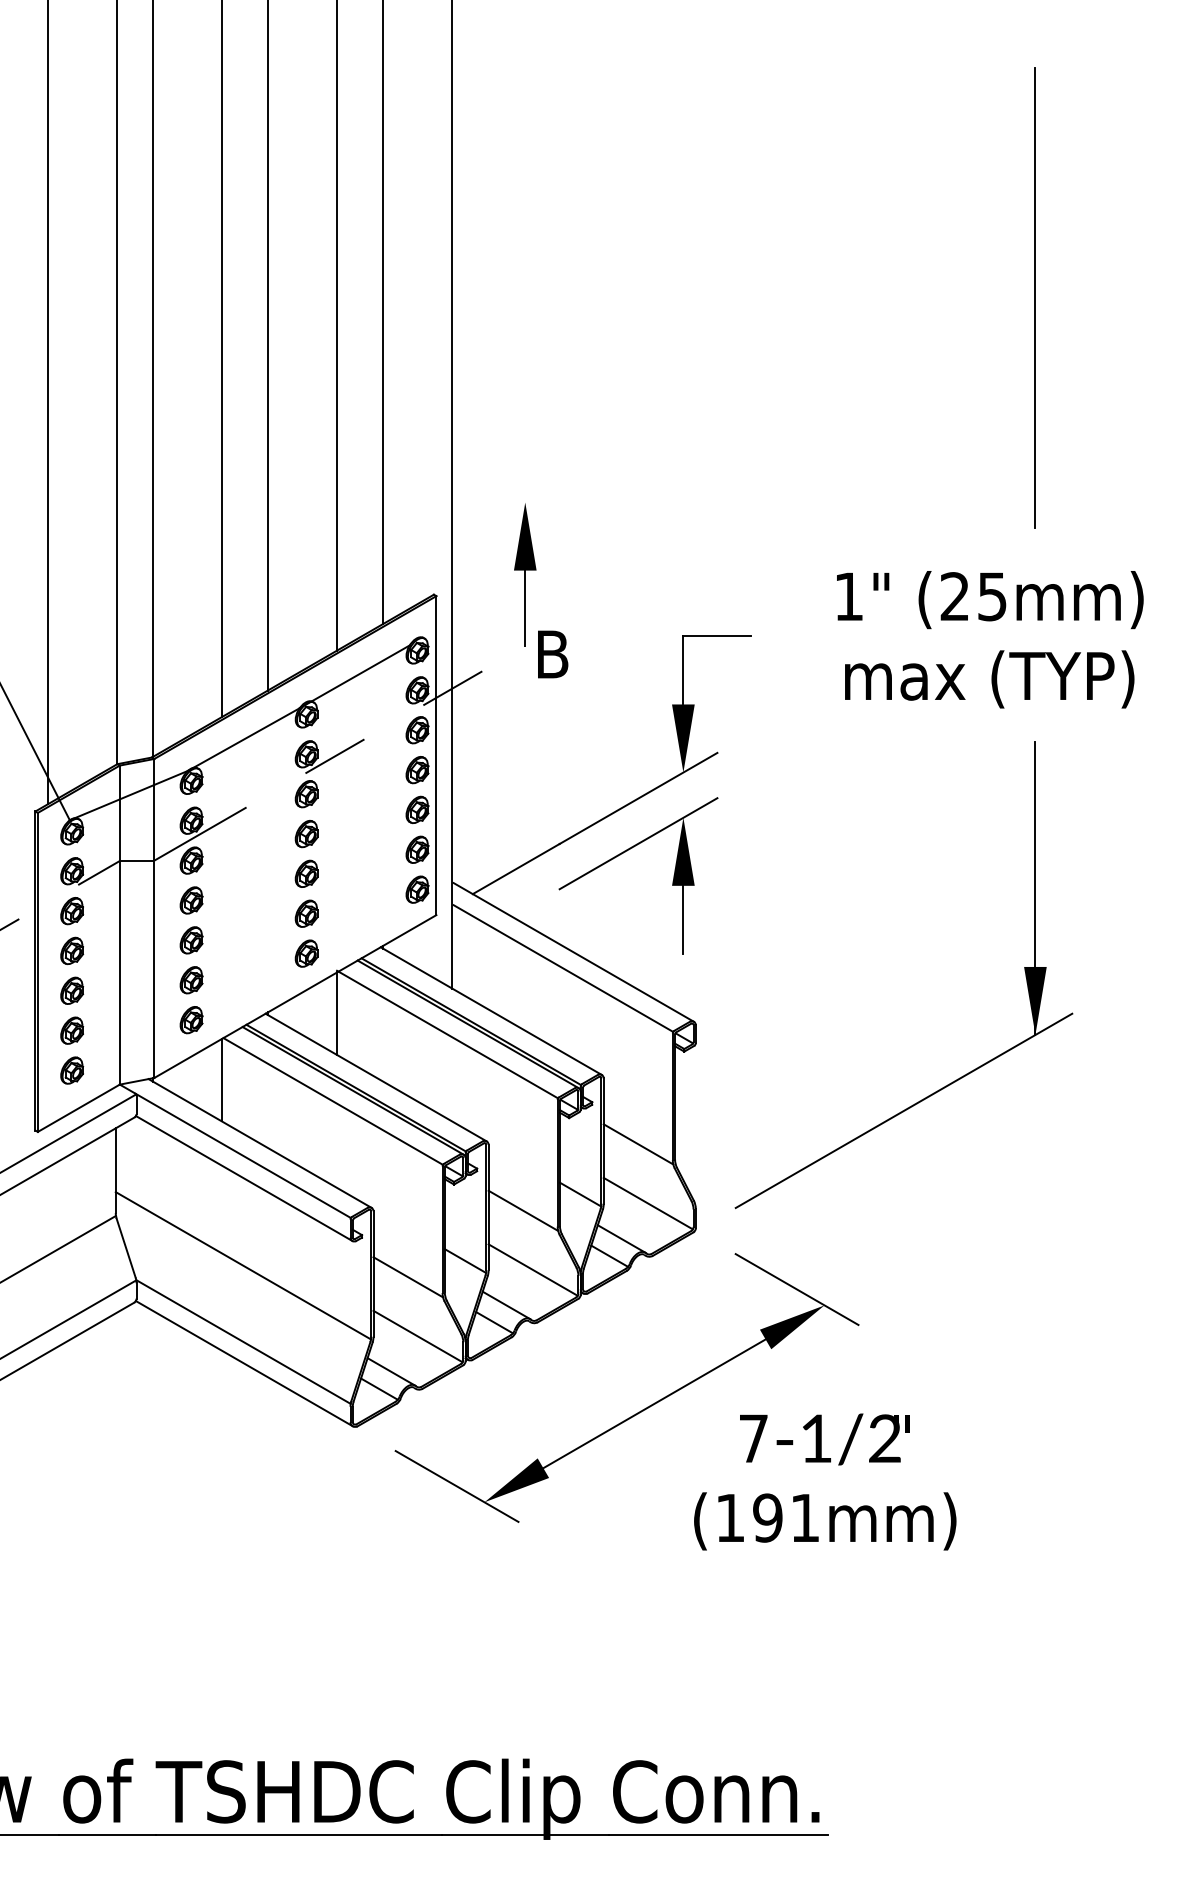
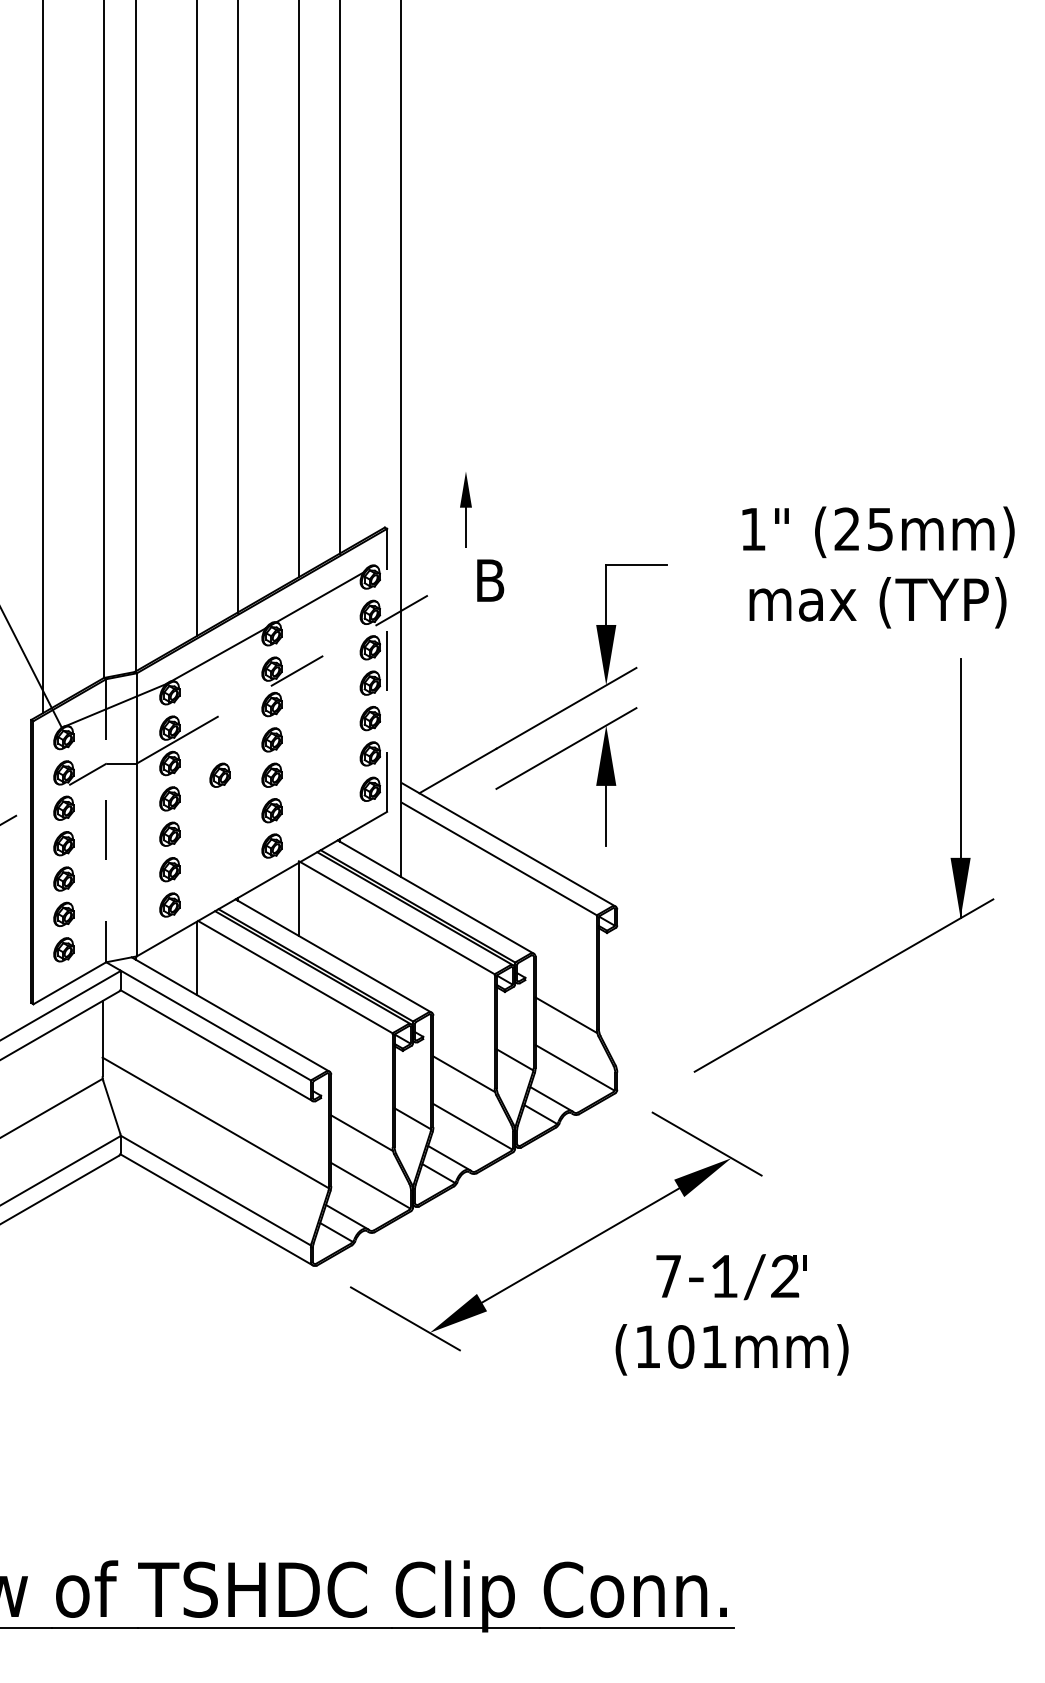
line: (1035, 298) -> (918, 264), removed
part: (524, 574) -> (465, 509), size x0.6
line: (436, 755) -> (387, 670), solid -> dashed
part: (247, 872) -> (219, 774), added
line: (120, 924) -> (106, 820), solid -> dashed
part: (959, 1076) -> (893, 955), moved
text: (768, 1517) -> (681, 1346), (191mm) -> (101mm)

